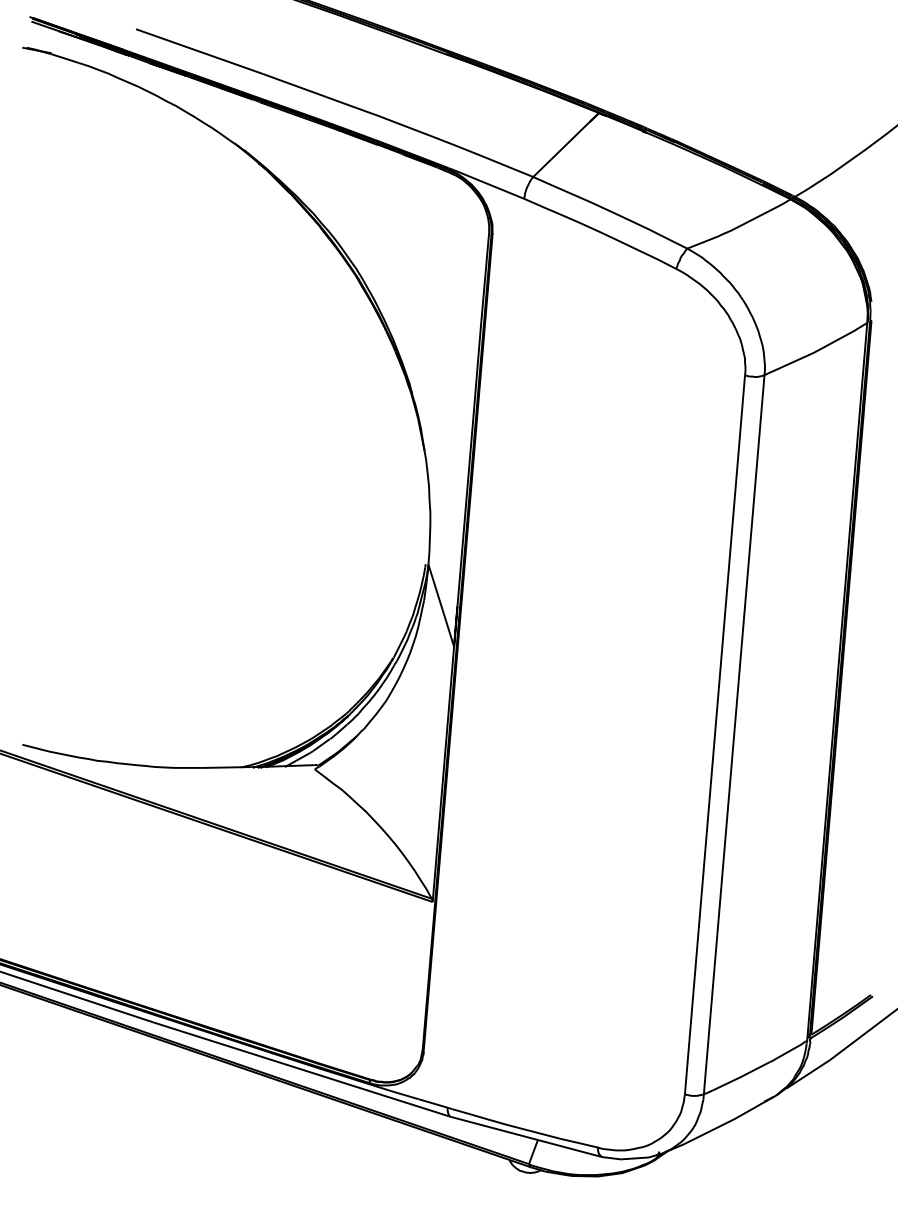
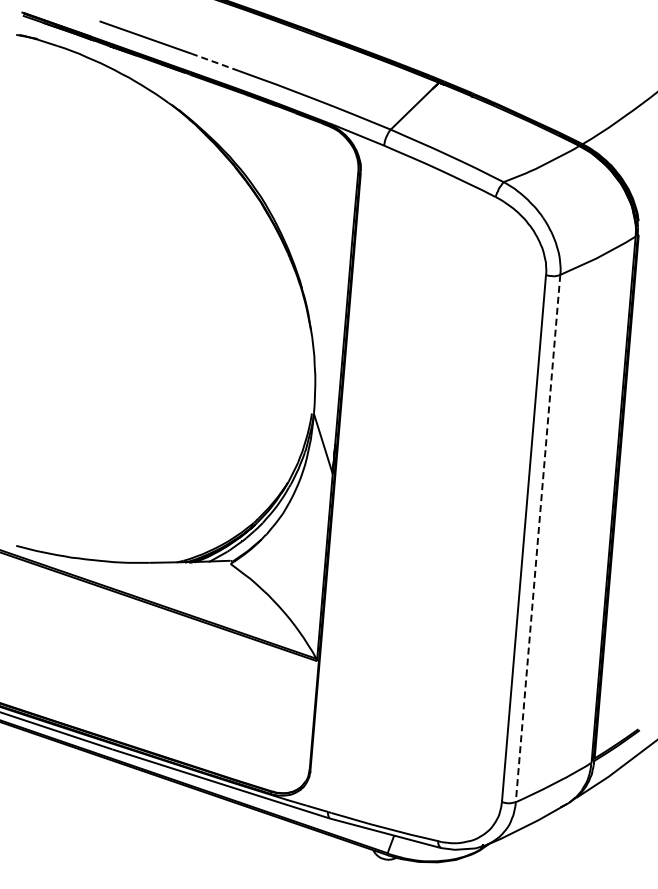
line: (294, 85) -> (215, 62), solid -> dashed
line: (734, 734) -> (538, 538), solid -> dashed

